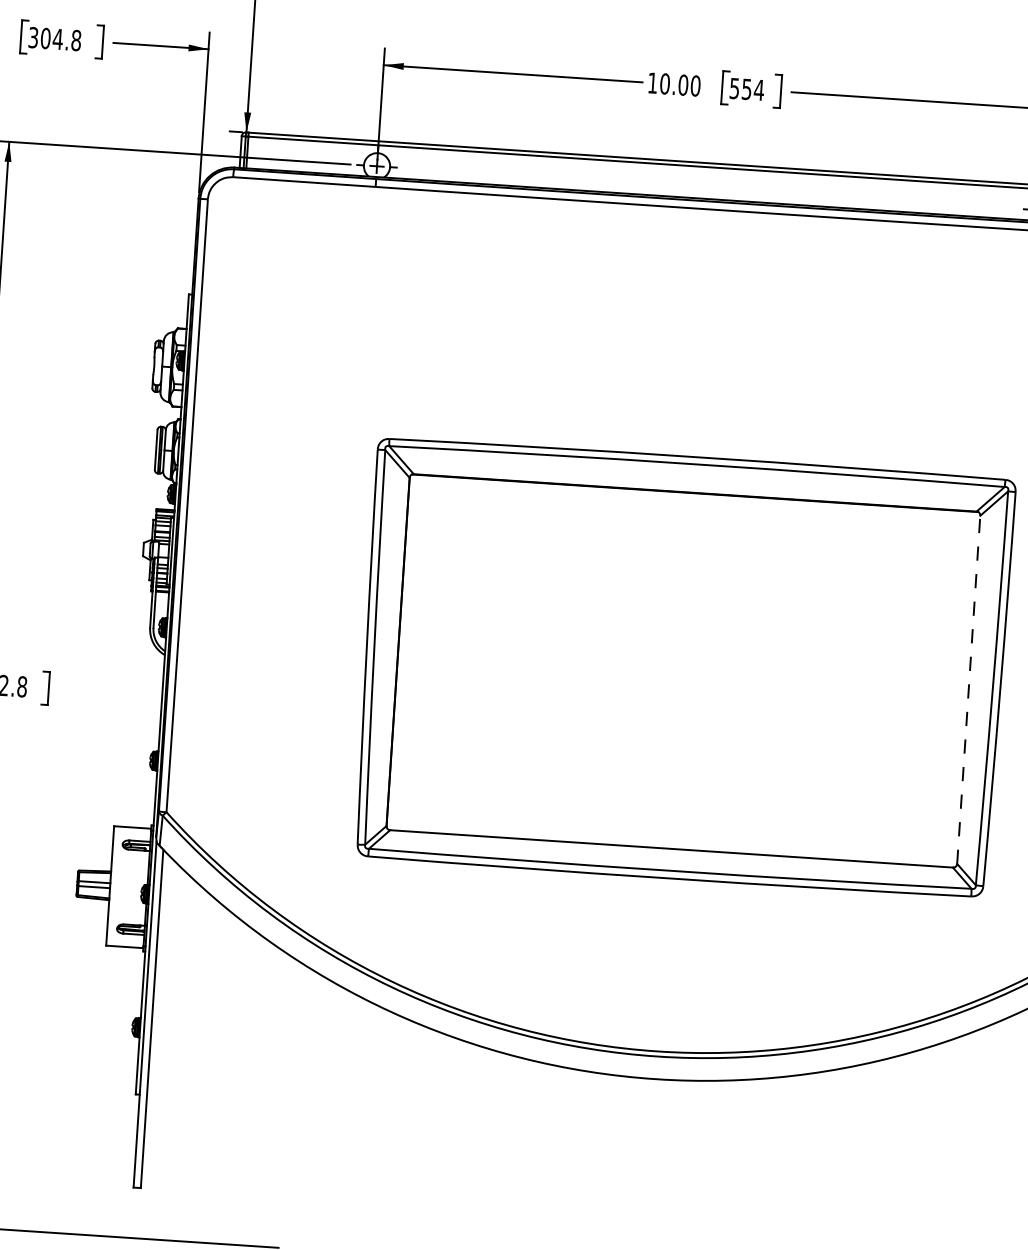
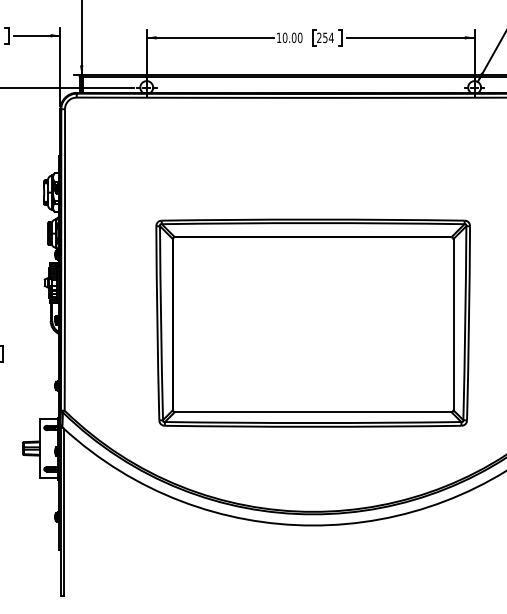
text: (735, 87) -> (319, 37), 554 -> 254
line: (968, 689) -> (453, 324), dashed -> solid

